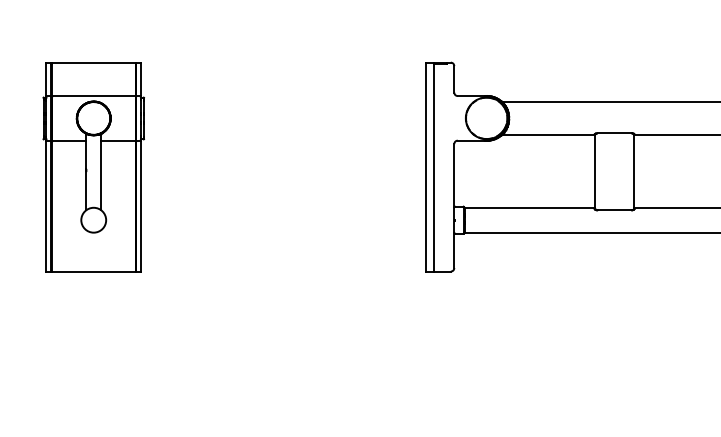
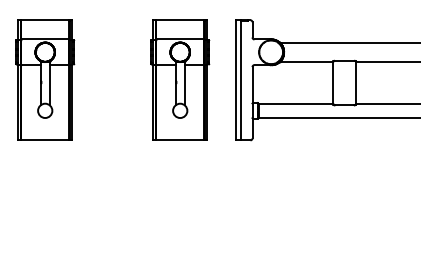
part: (329, 165) -> (180, 79), added

